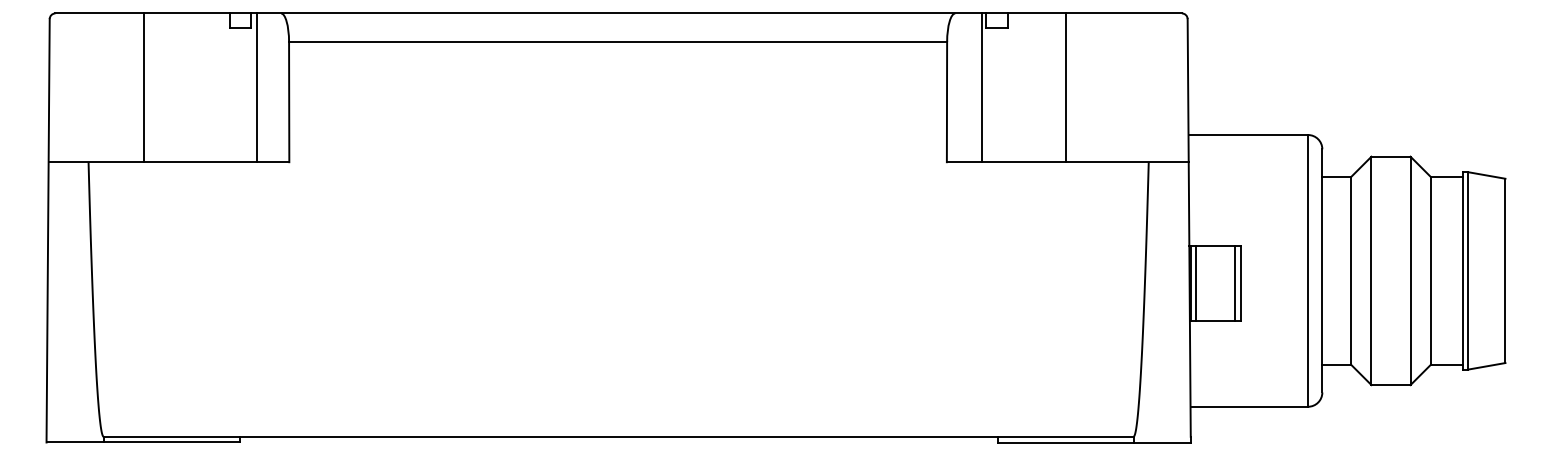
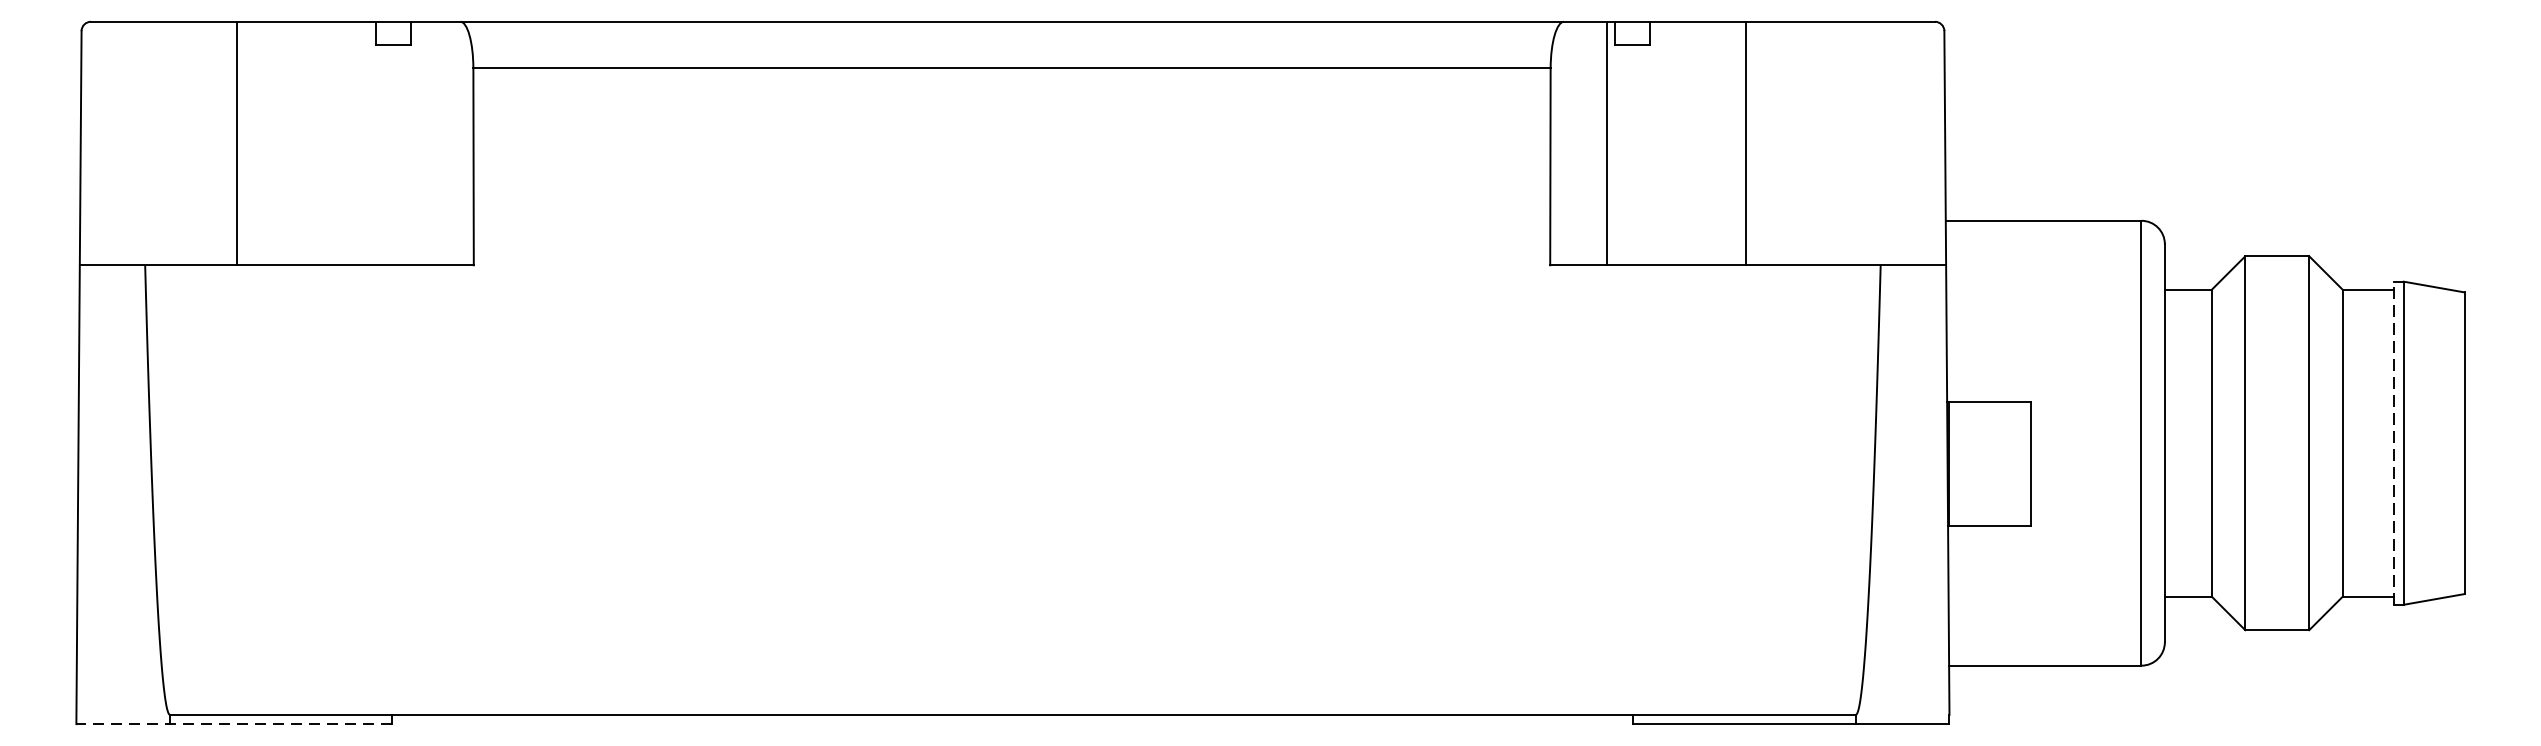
line: (256, 87) -> (420, 143), removed
line: (1462, 270) -> (2394, 442), solid -> dashed
line: (1196, 283) -> (1958, 463), removed
line: (1234, 283) -> (2021, 463), removed
line: (143, 442) -> (235, 724), solid -> dashed

